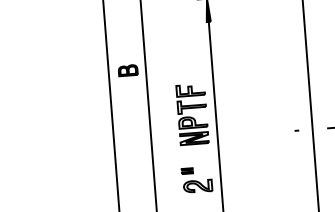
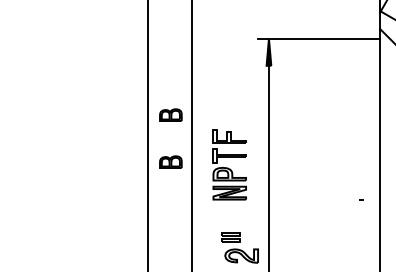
part: (130, 110) -> (170, 161), added
part: (192, 114) -> (229, 164), moved
part: (187, 170) -> (230, 236), size x1.4

